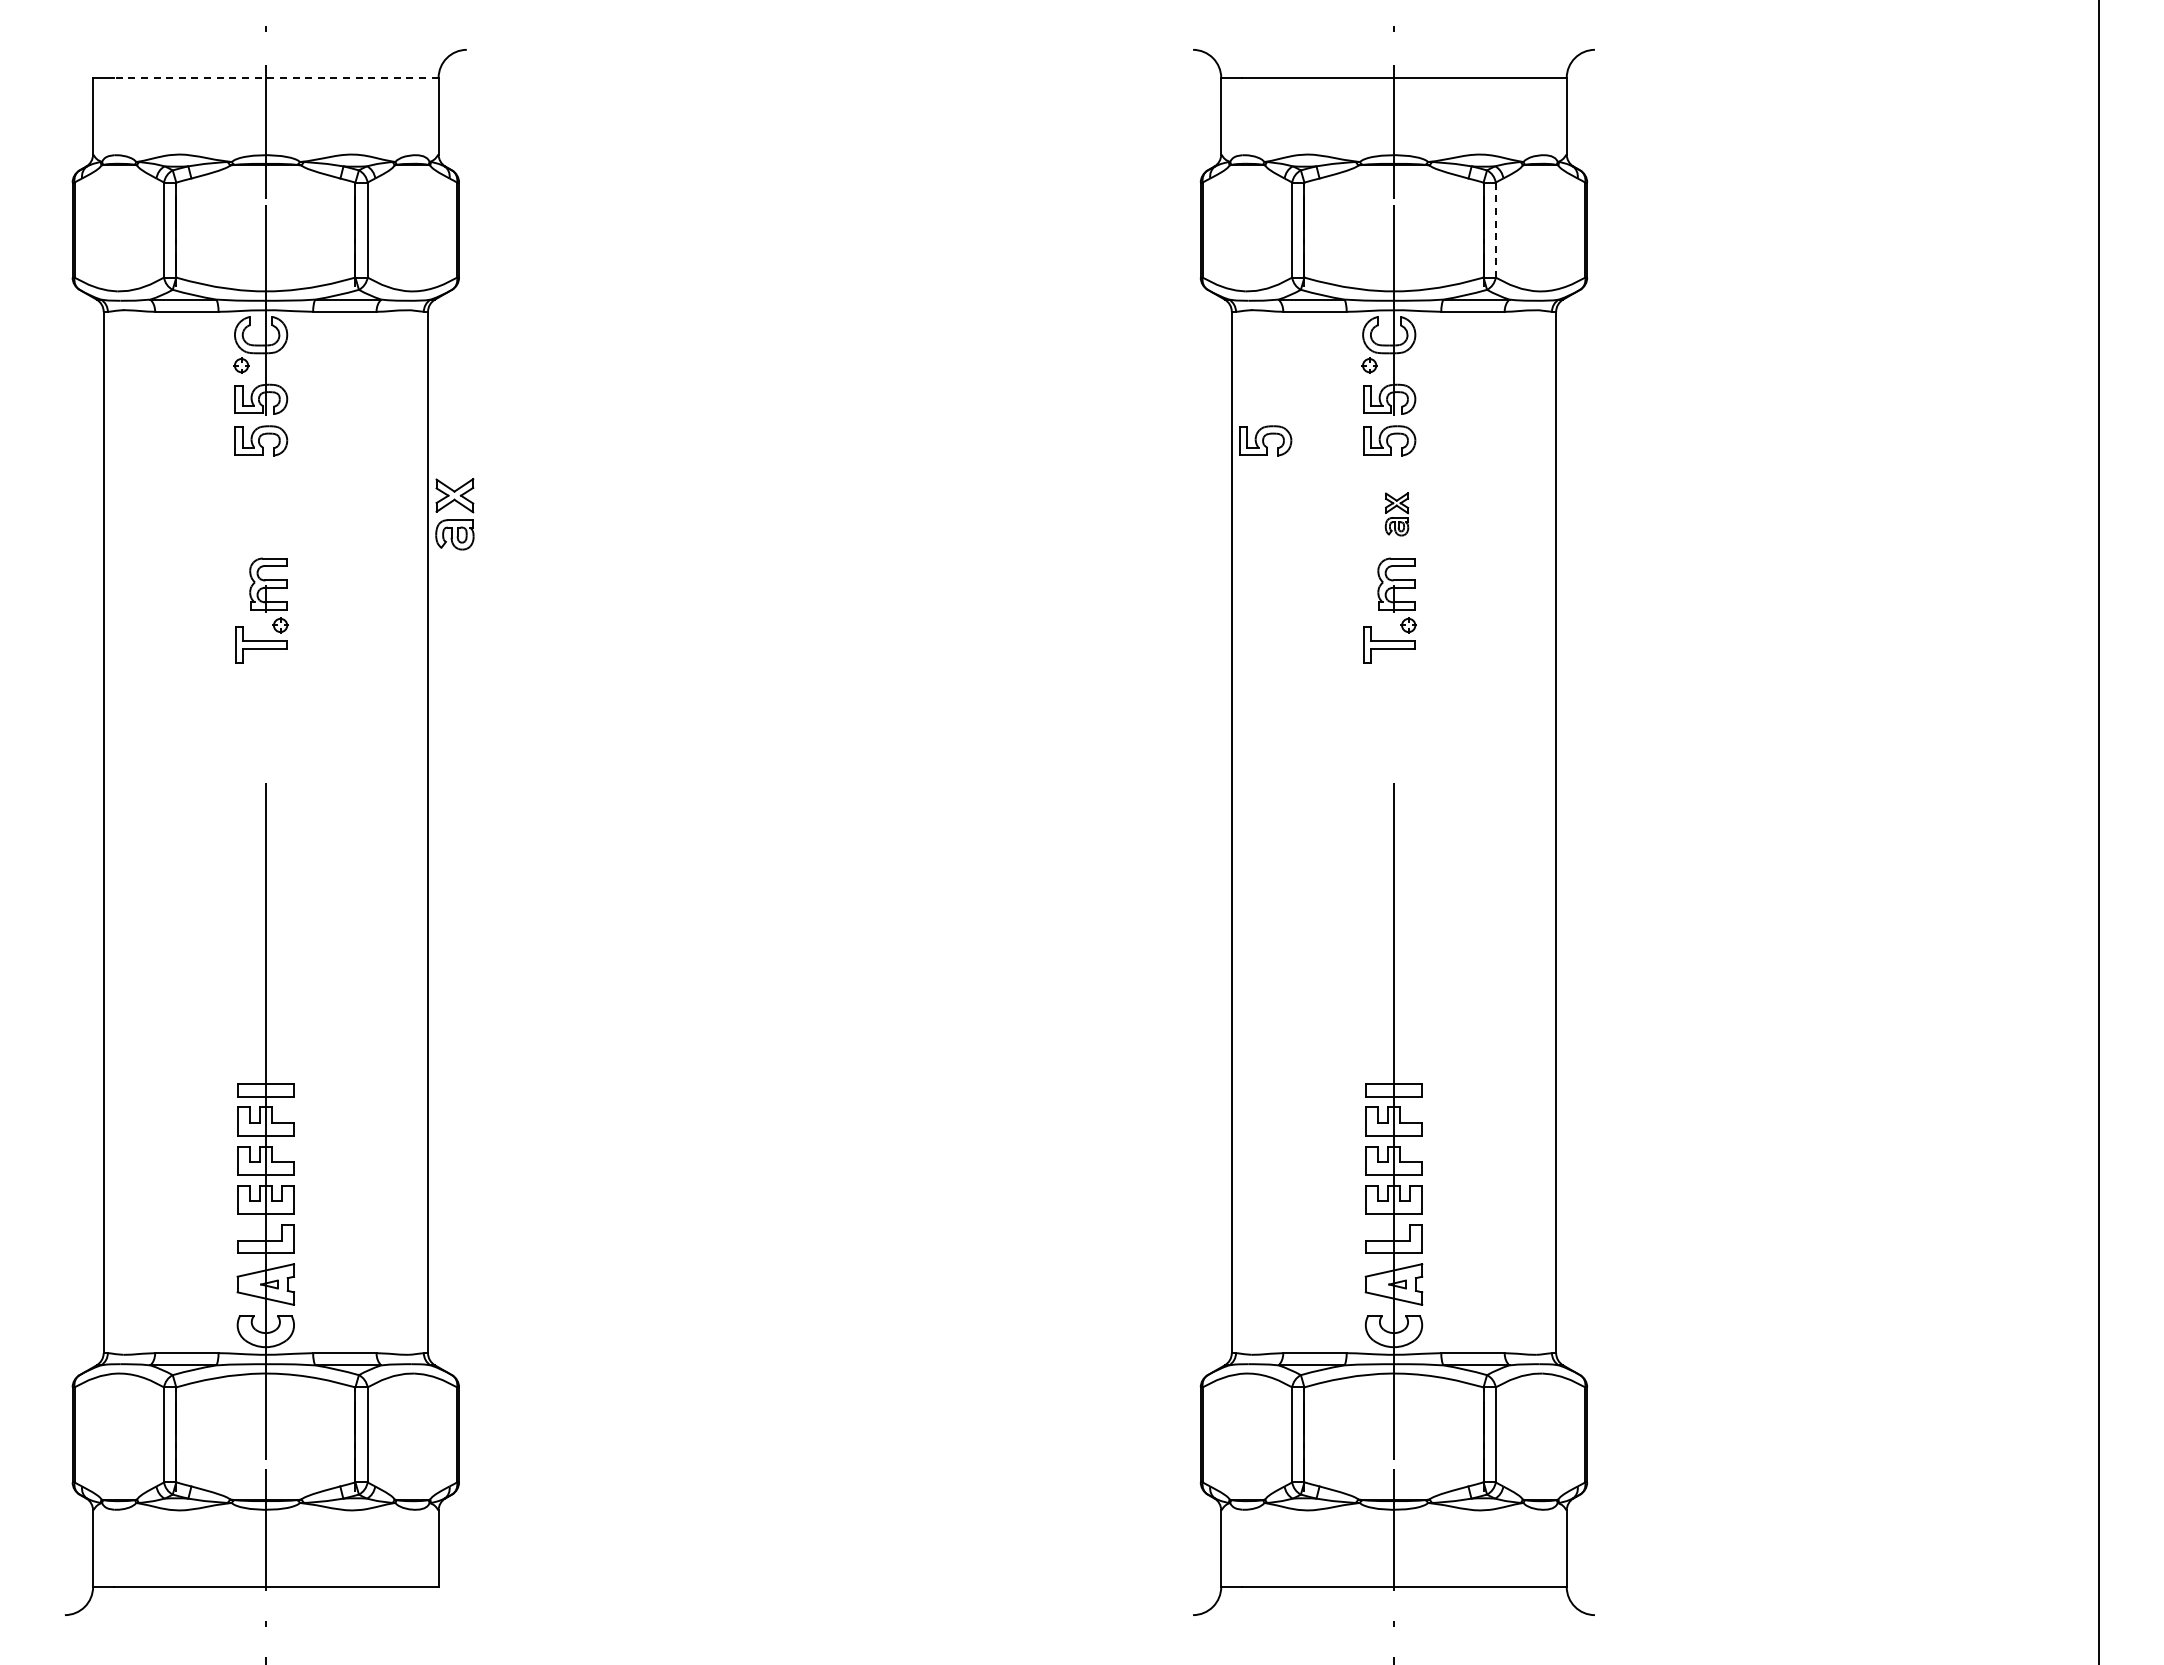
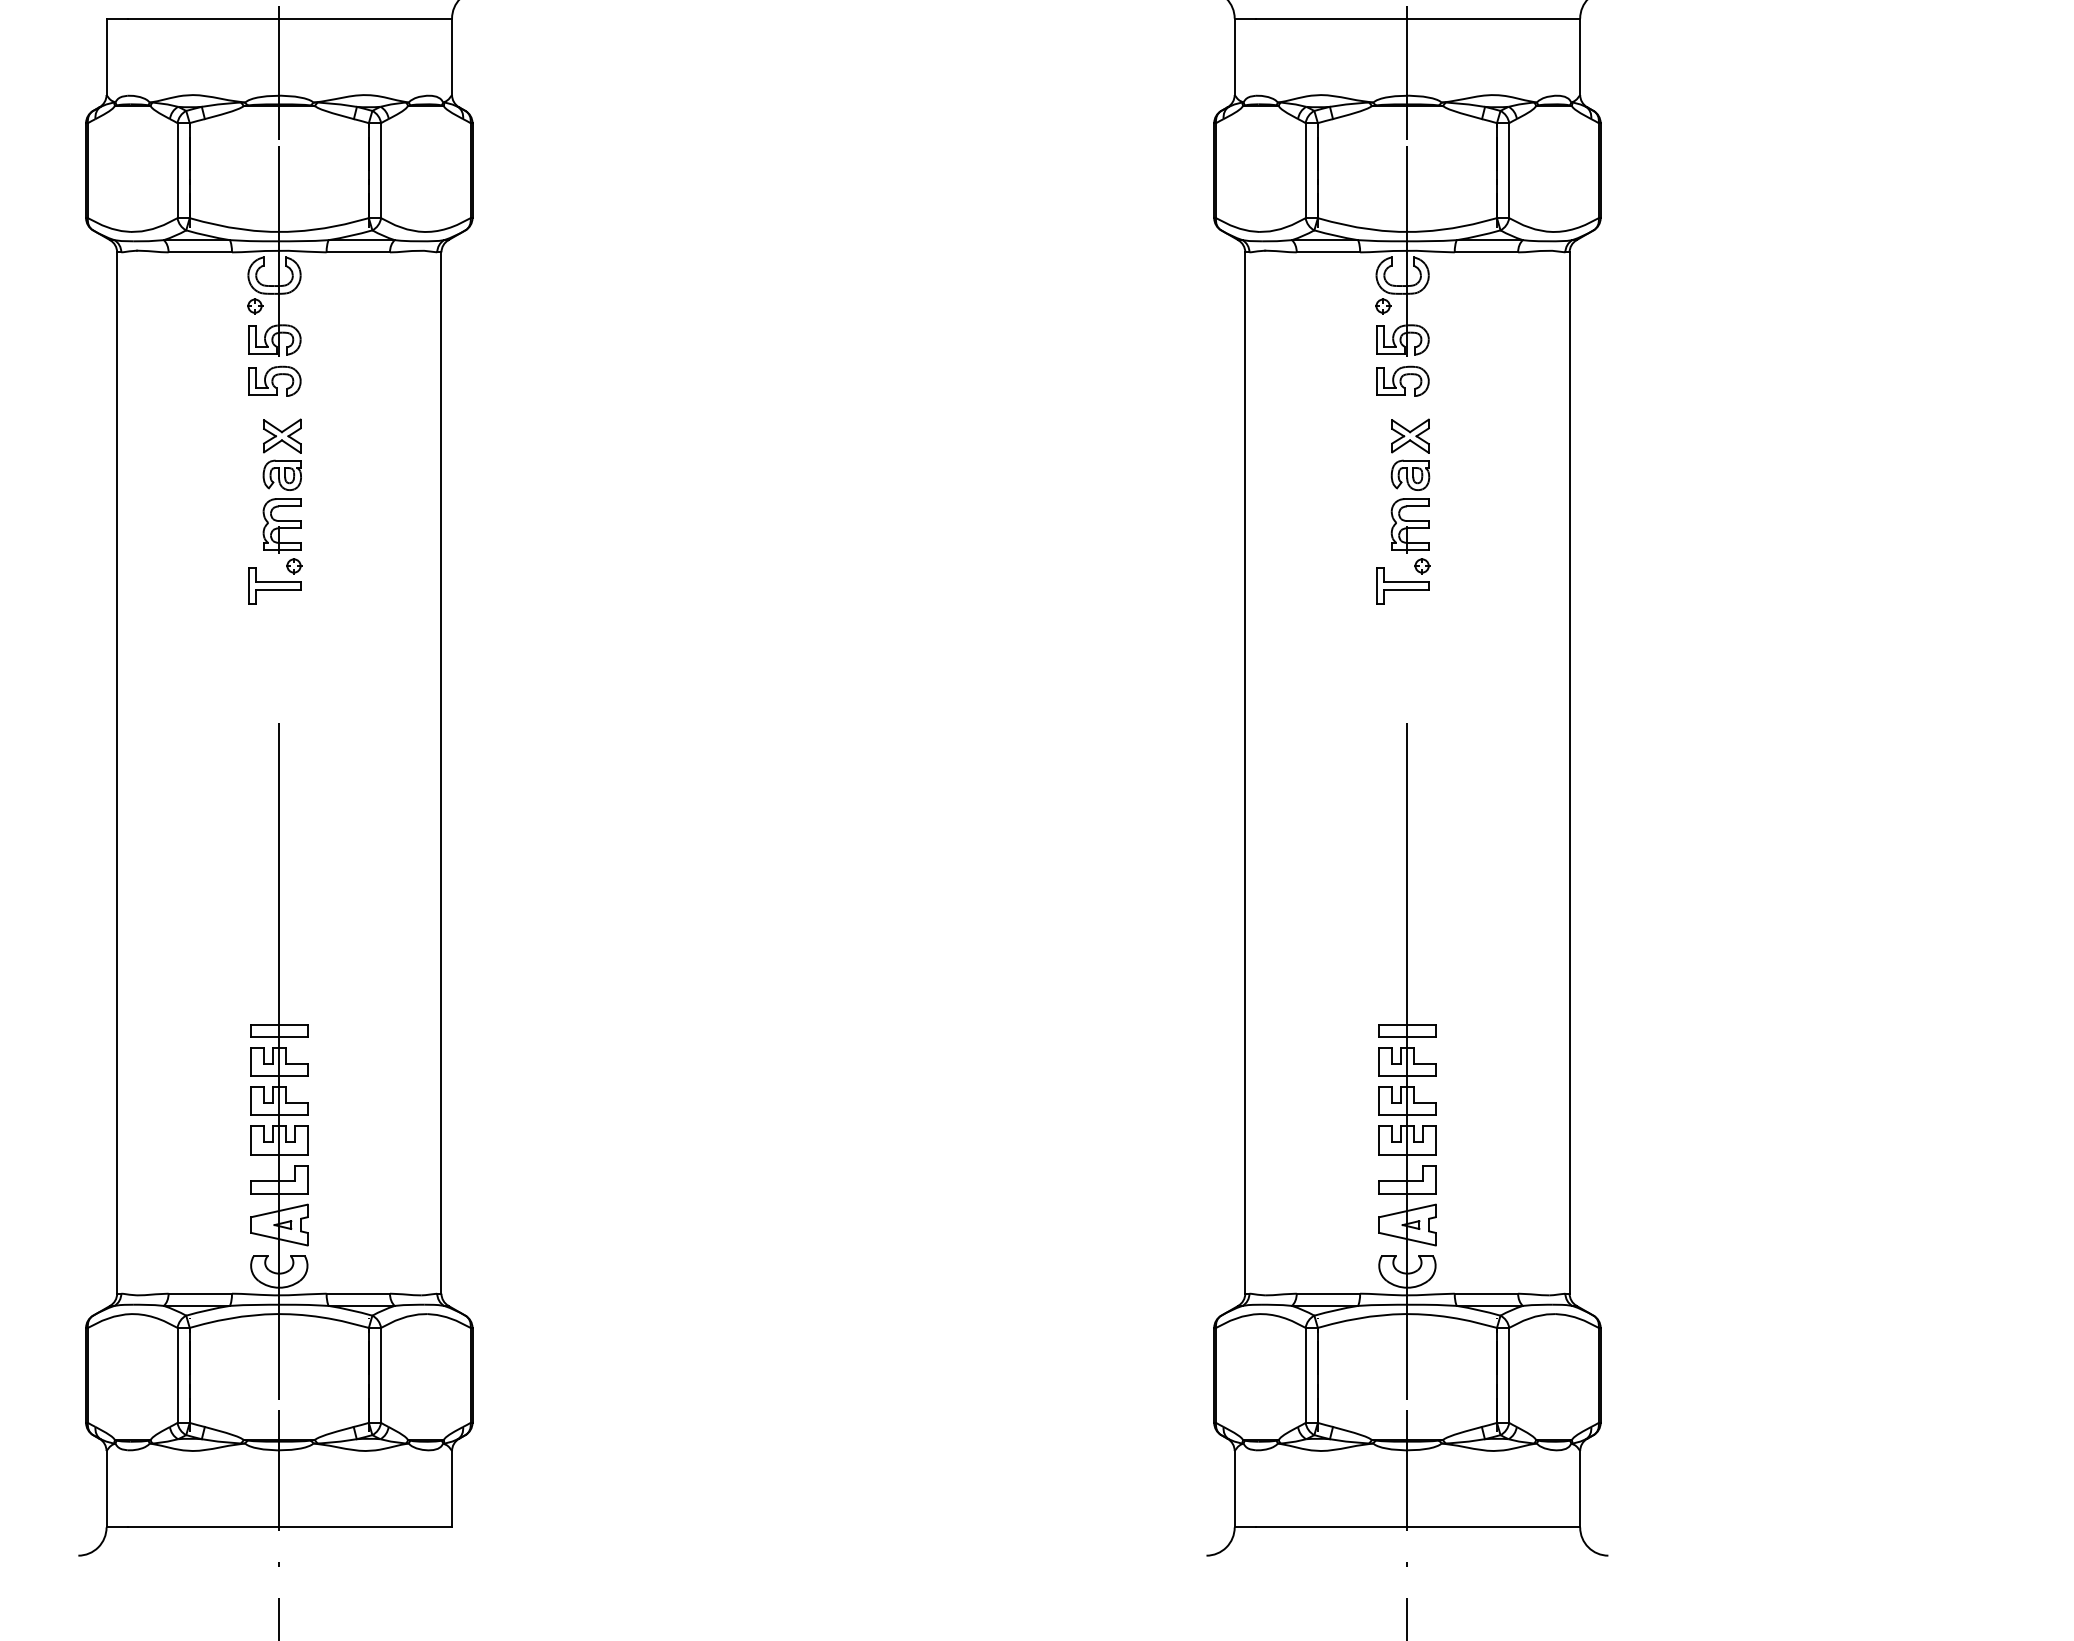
line: (275, 78) -> (288, 19), dashed -> solid
line: (1495, 230) -> (1508, 171), dashed -> solid
part: (1265, 440) -> (1278, 381), removed
part: (454, 514) -> (281, 455), moved
part: (1396, 514) -> (1409, 455), size x1.67

